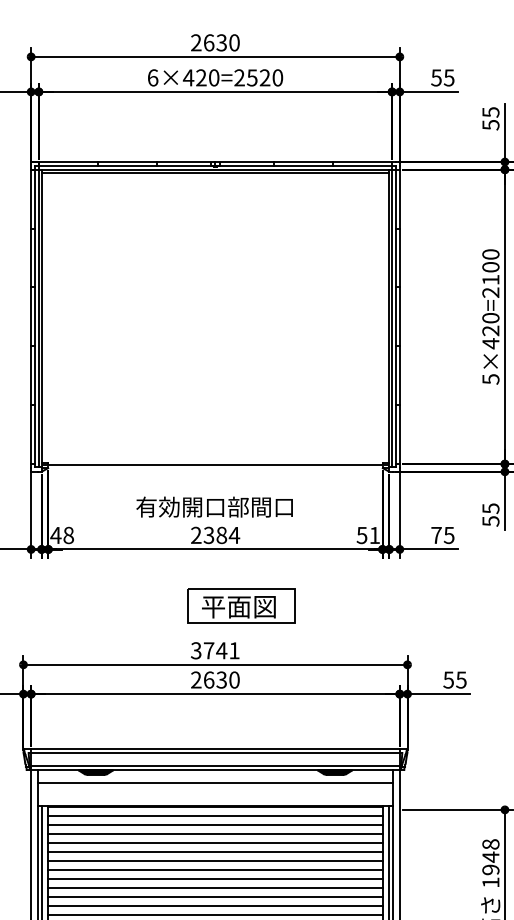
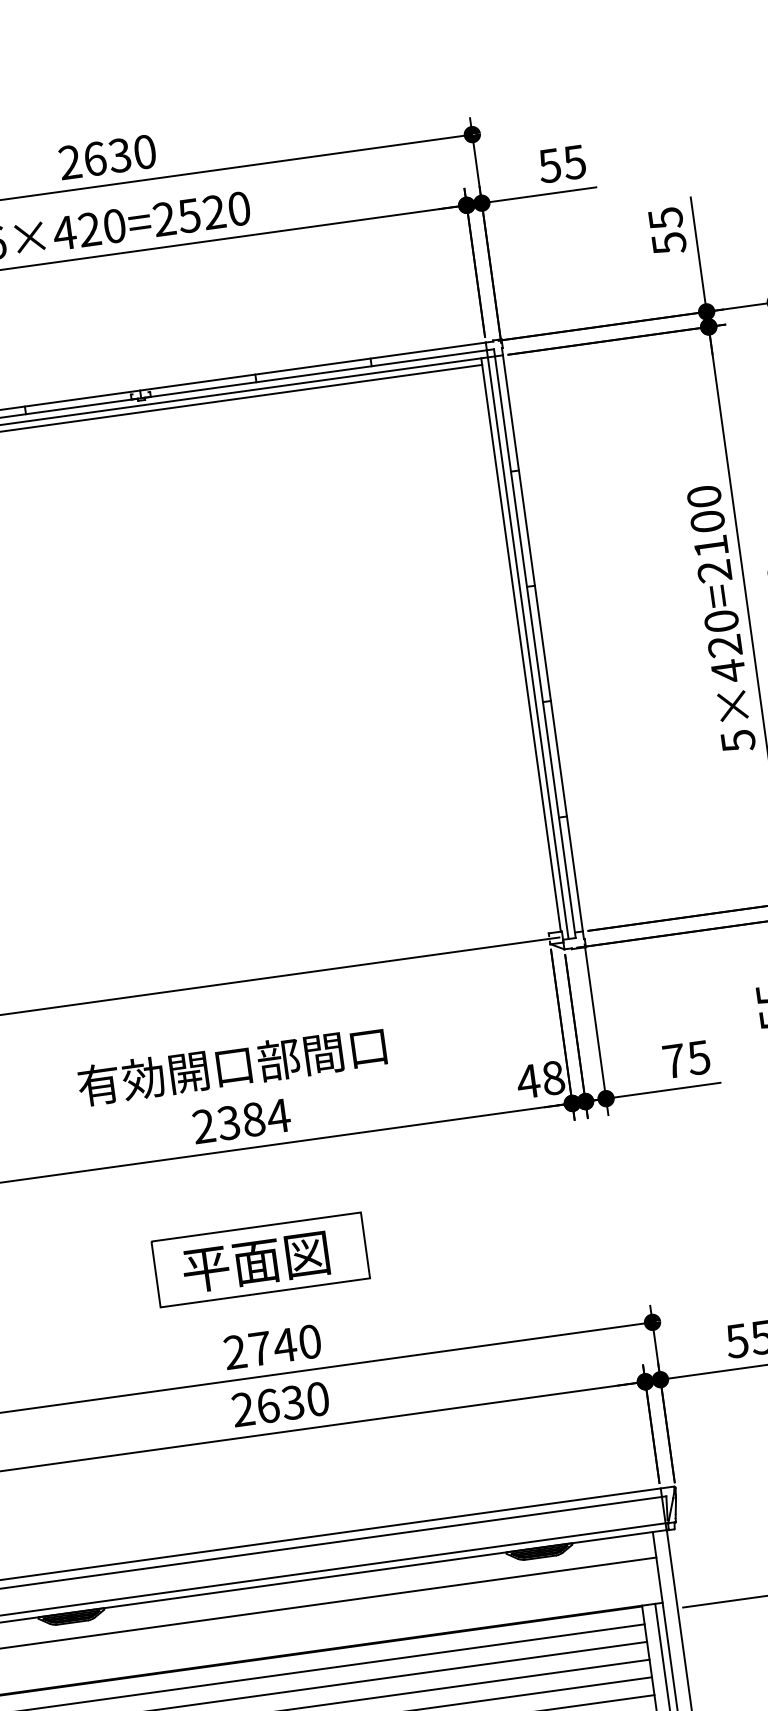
text: (368, 535) -> (541, 1079), 51 -> 48
part: (241, 605) -> (260, 1258), moved
text: (215, 650) -> (272, 1346), 3741 -> 2740

